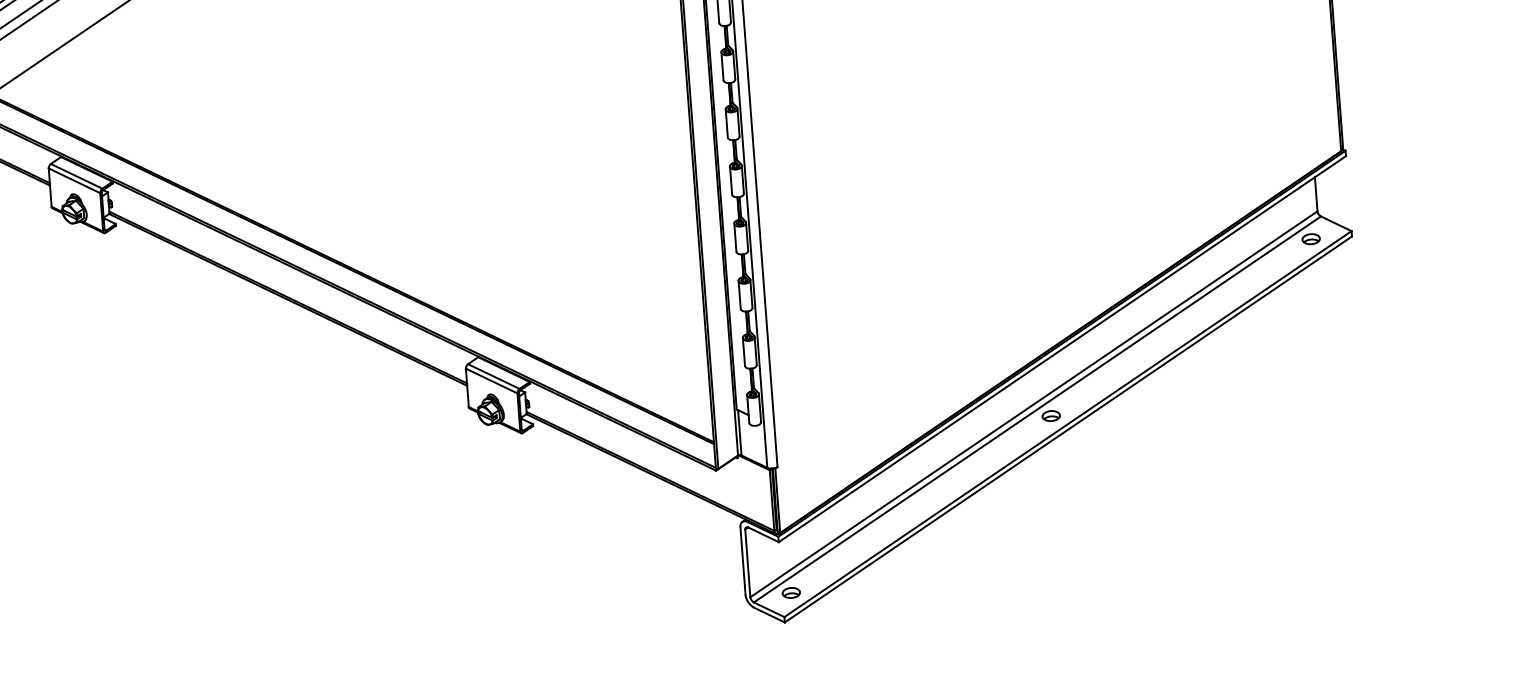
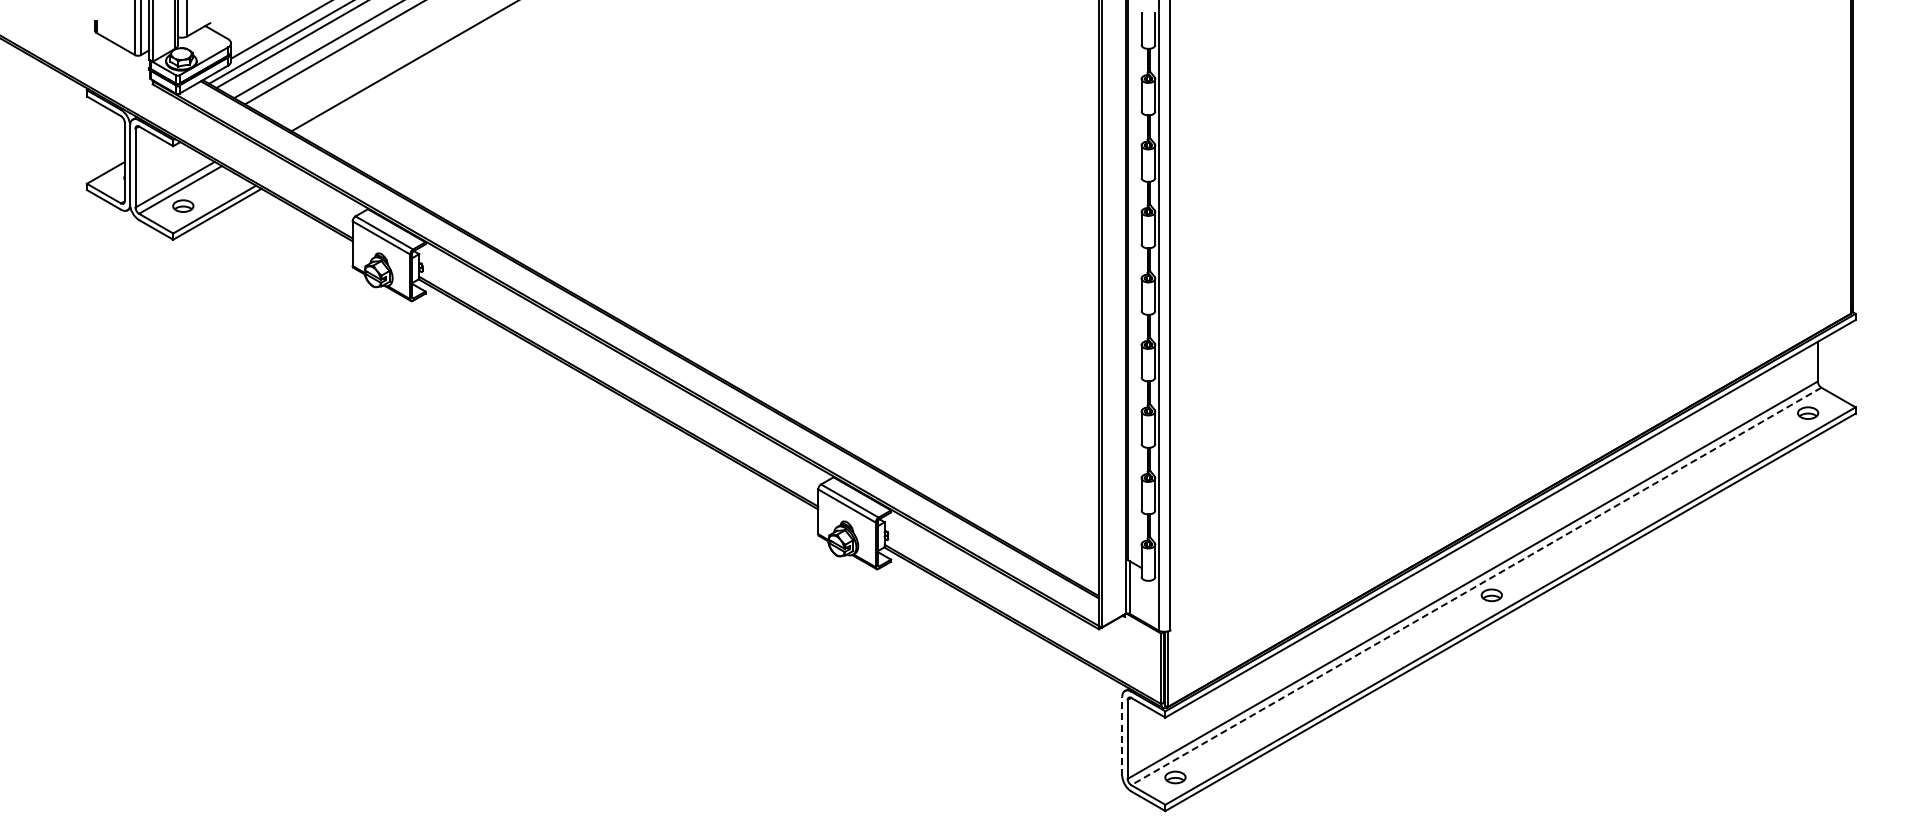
line: (1036, 409) -> (1475, 586), solid -> dashed
line: (743, 560) -> (1122, 735), solid -> dashed

